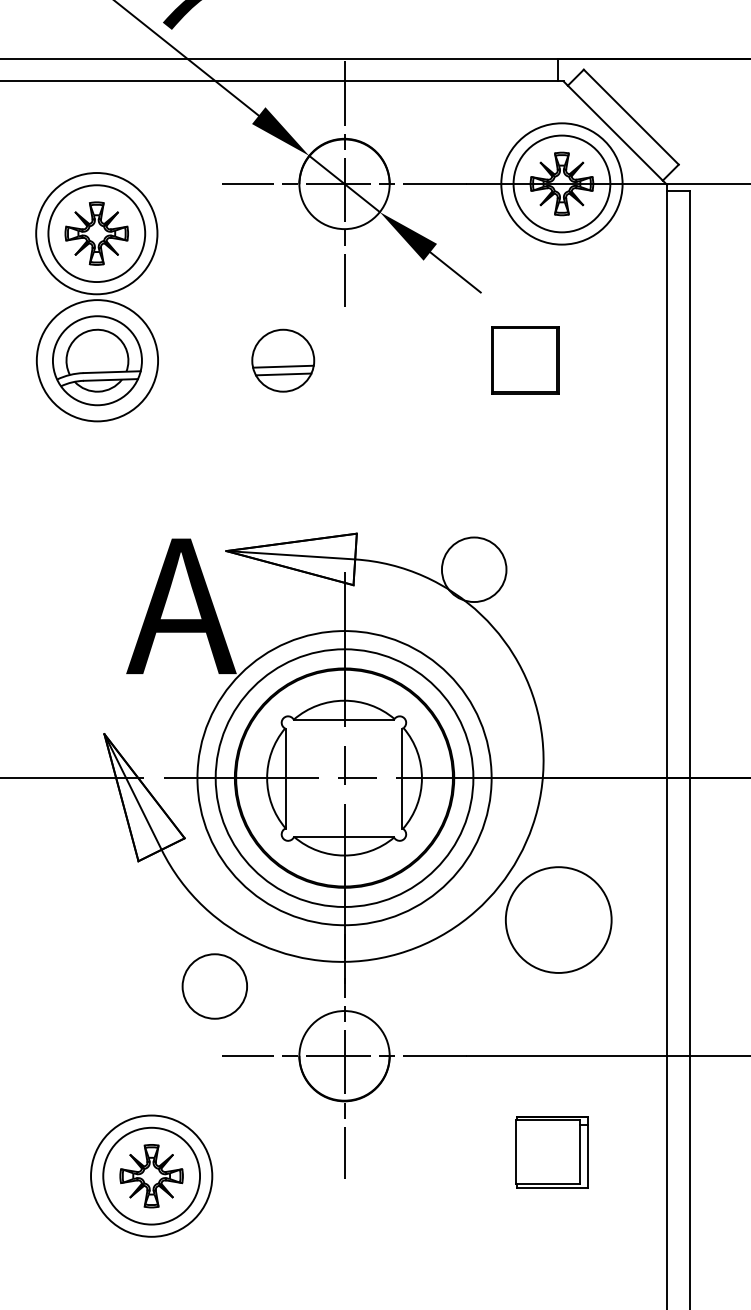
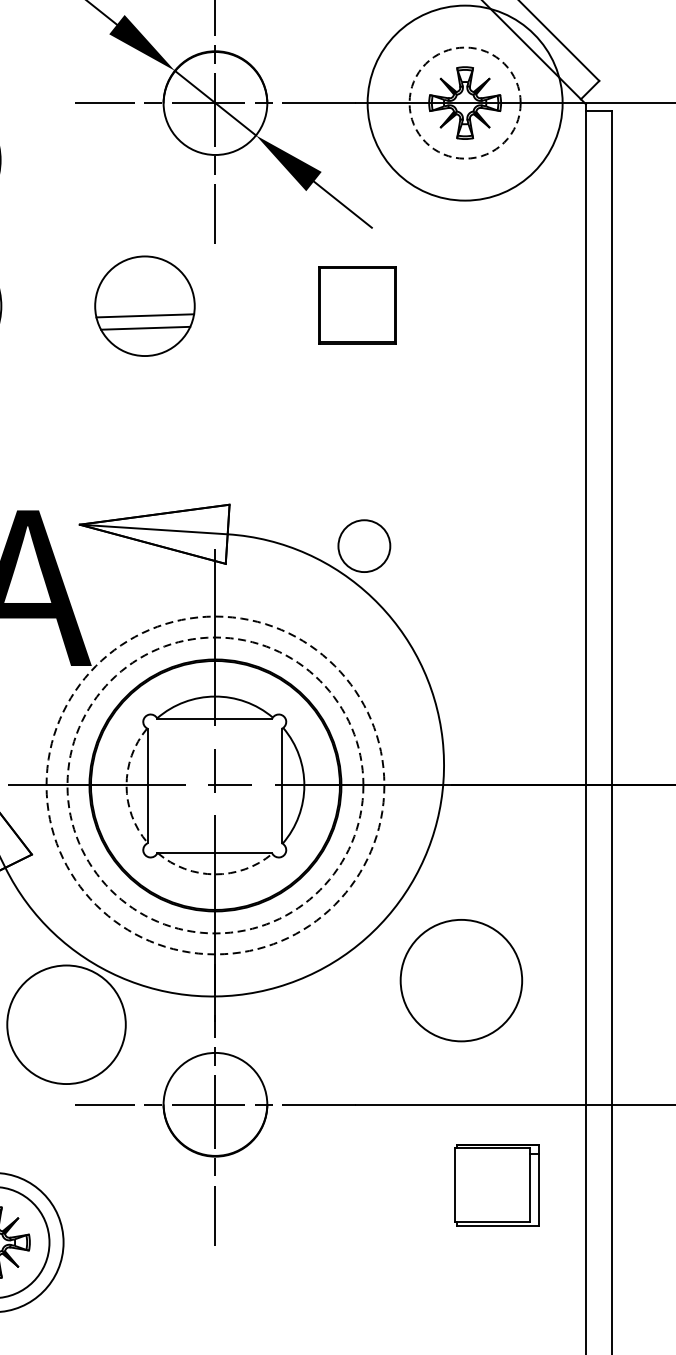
circle: (561, 183) -> (464, 102), size x1.4
circle: (561, 183) -> (464, 102), solid -> dashed
part: (283, 360) -> (145, 305), size x1.4
part: (525, 360) -> (357, 305), moved
circle: (473, 569) -> (363, 545), size x0.7
circle: (344, 777) -> (215, 784), solid -> dashed
arc: (267, 778) -> (126, 785), solid -> dashed
circle: (344, 778) -> (215, 785), solid -> dashed
arc: (344, 855) -> (215, 874), solid -> dashed
circle: (558, 919) -> (461, 979), moved
circle: (214, 986) -> (66, 1024), size x1.6
part: (551, 1152) -> (496, 1185), moved

